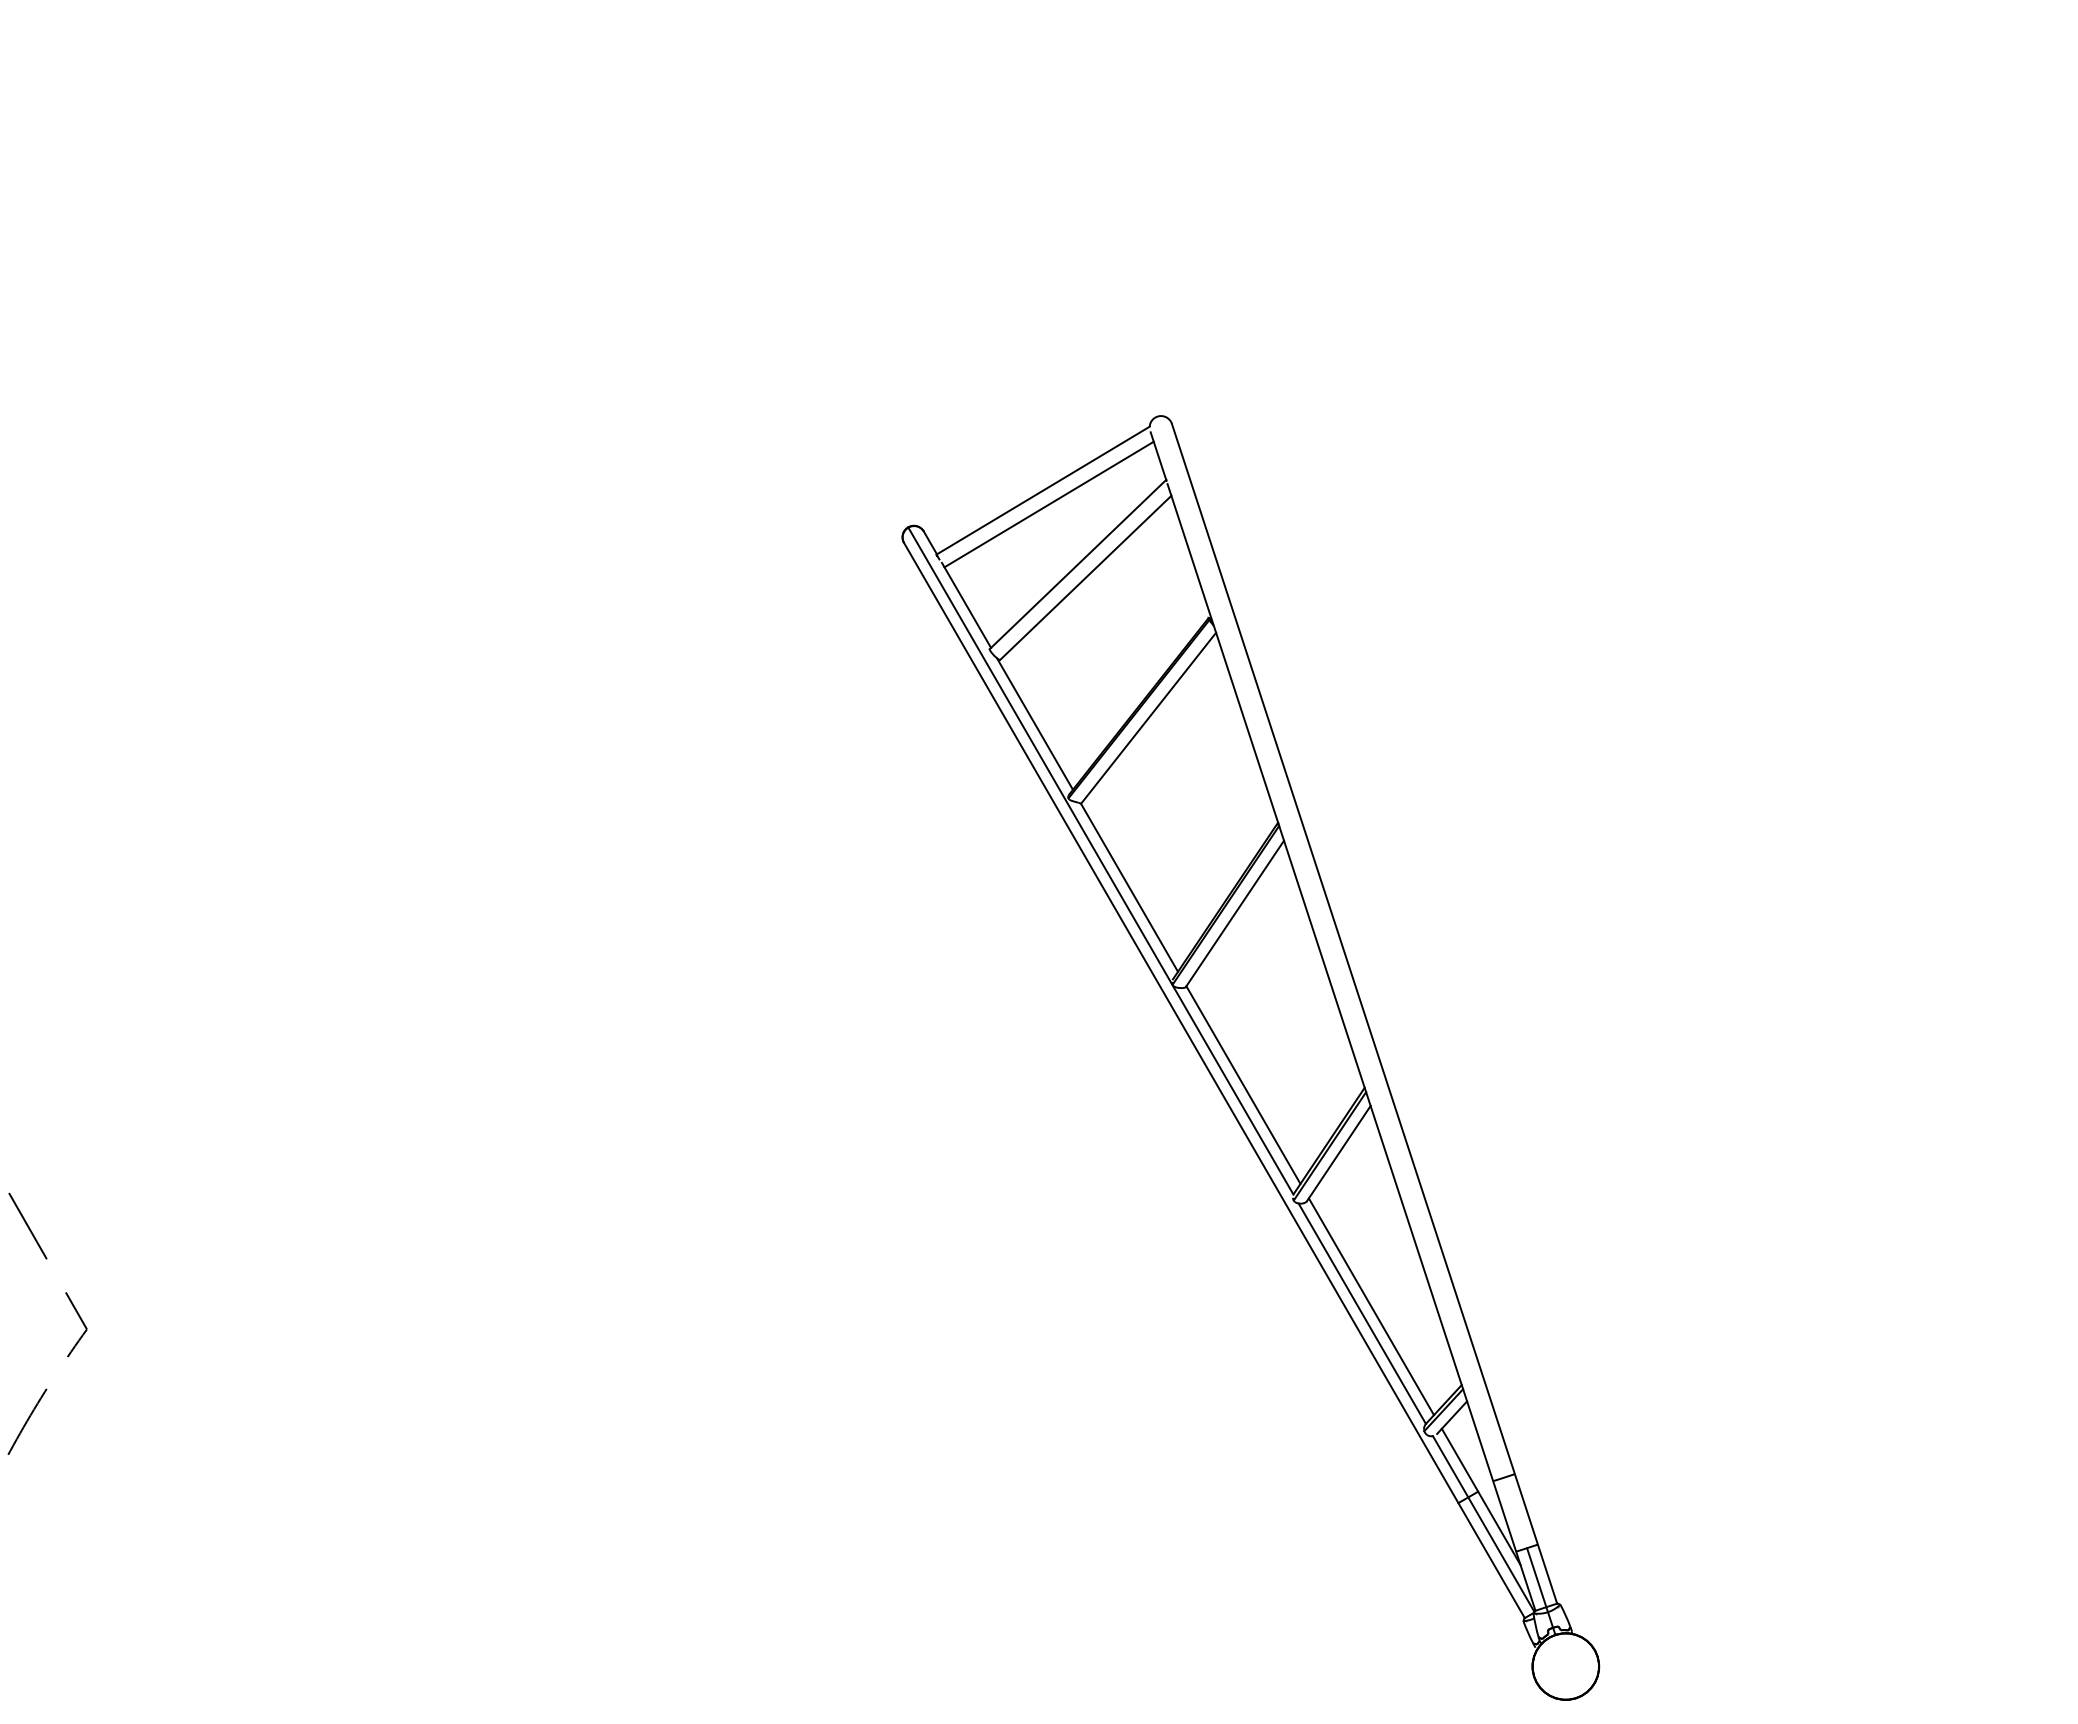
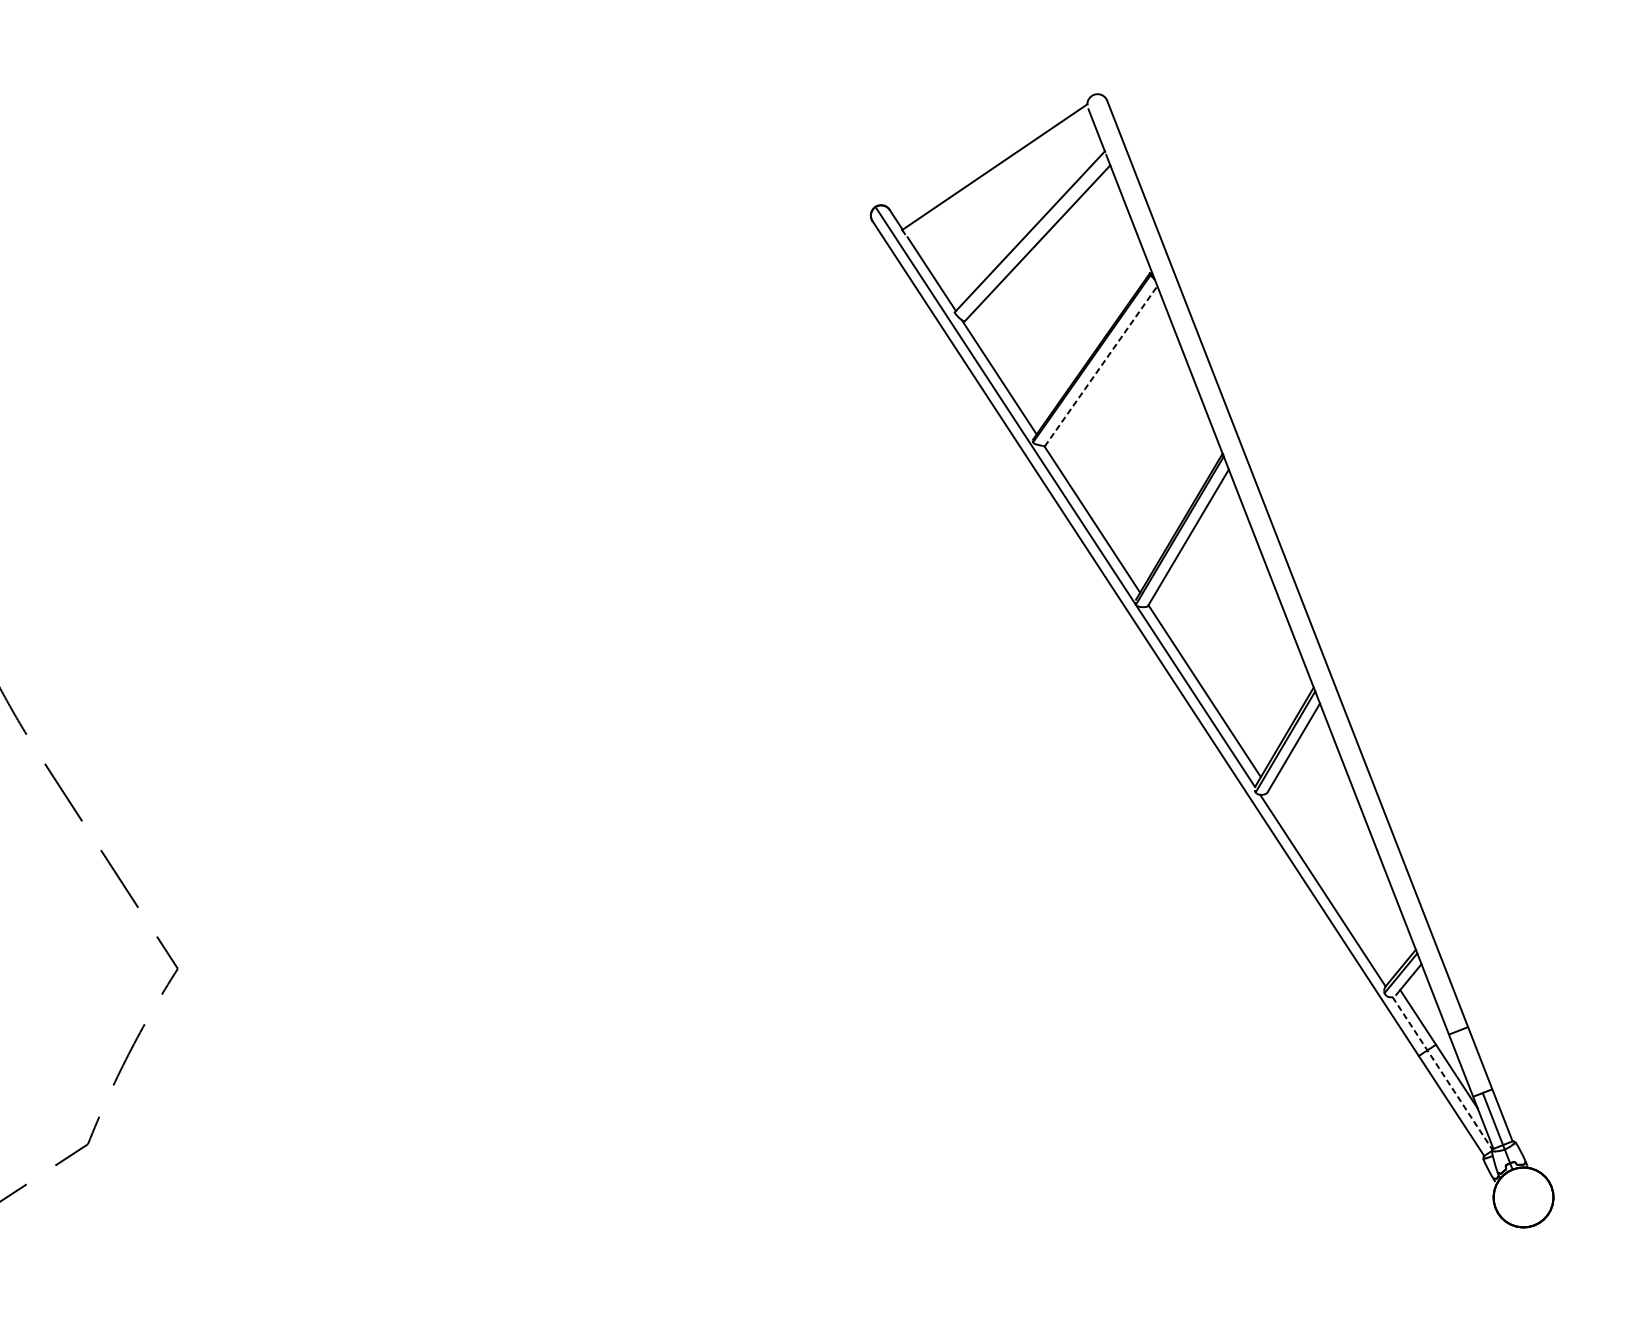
line: (1048, 504) -> (1000, 179), removed
line: (1148, 718) -> (1100, 366), solid -> dashed
line: (1371, 1306) -> (1330, 883), removed
line: (1483, 1524) -> (1442, 1073), solid -> dashed

